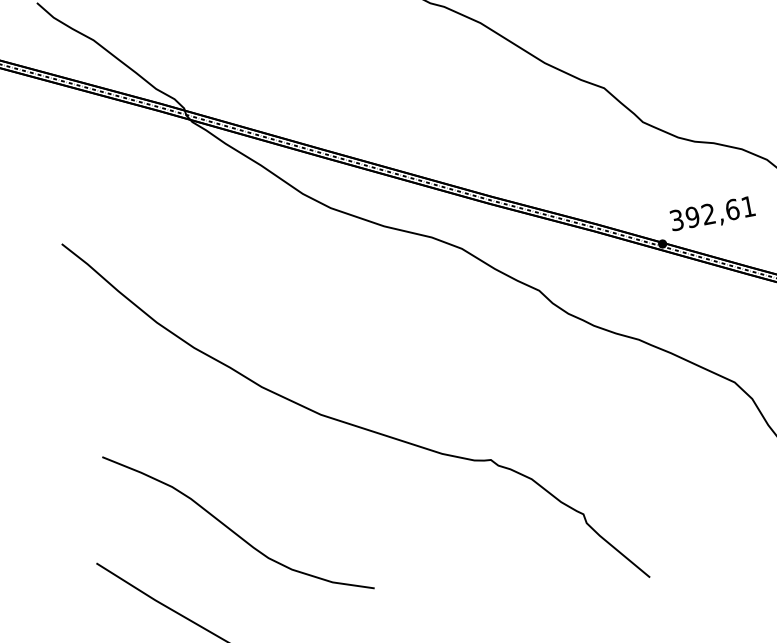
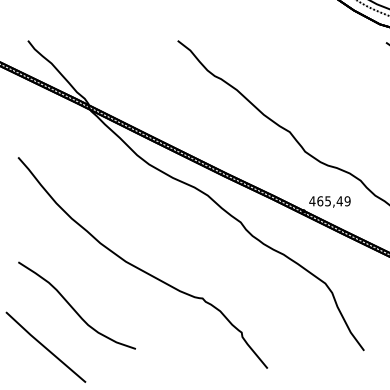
text: (711, 214) -> (329, 201), 392,61 -> 465,49

